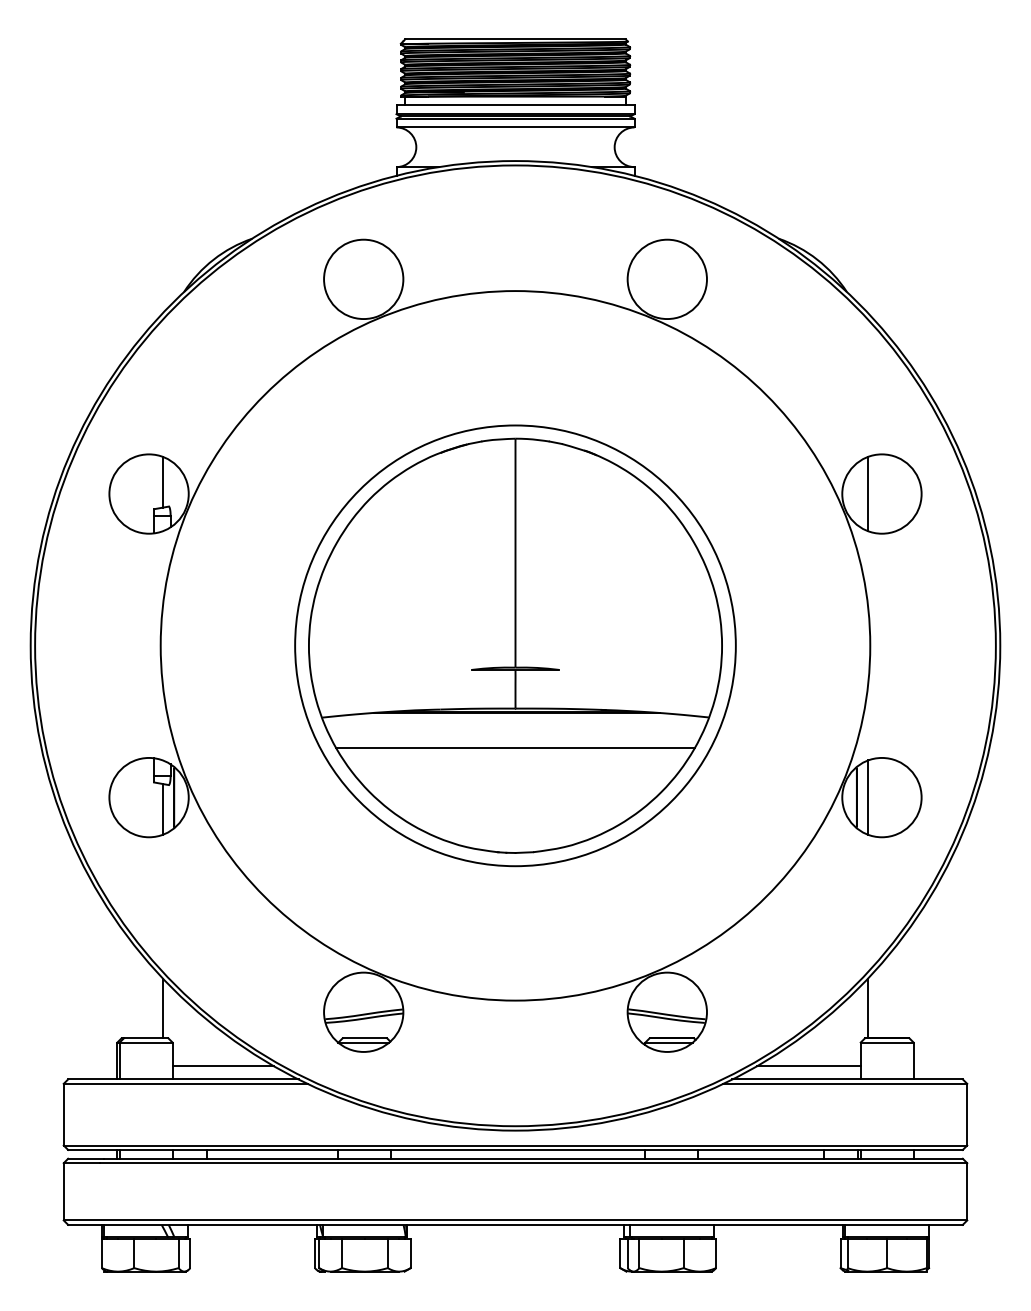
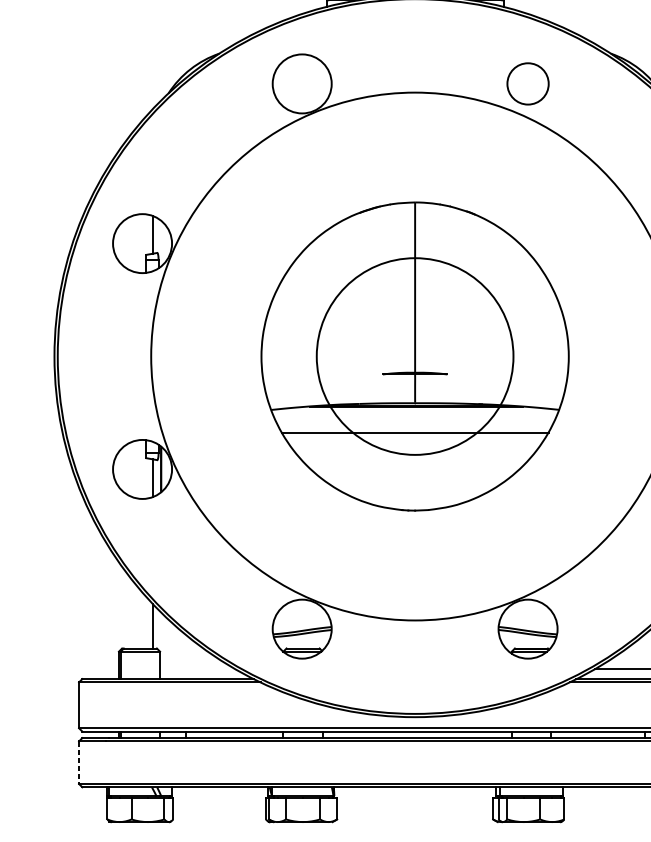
circle: (666, 279) -> (527, 84), size x0.7
circle: (515, 645) -> (415, 356), size x0.6
line: (223, 1066) -> (197, 669), removed
line: (63, 1191) -> (78, 762), solid -> dashed

